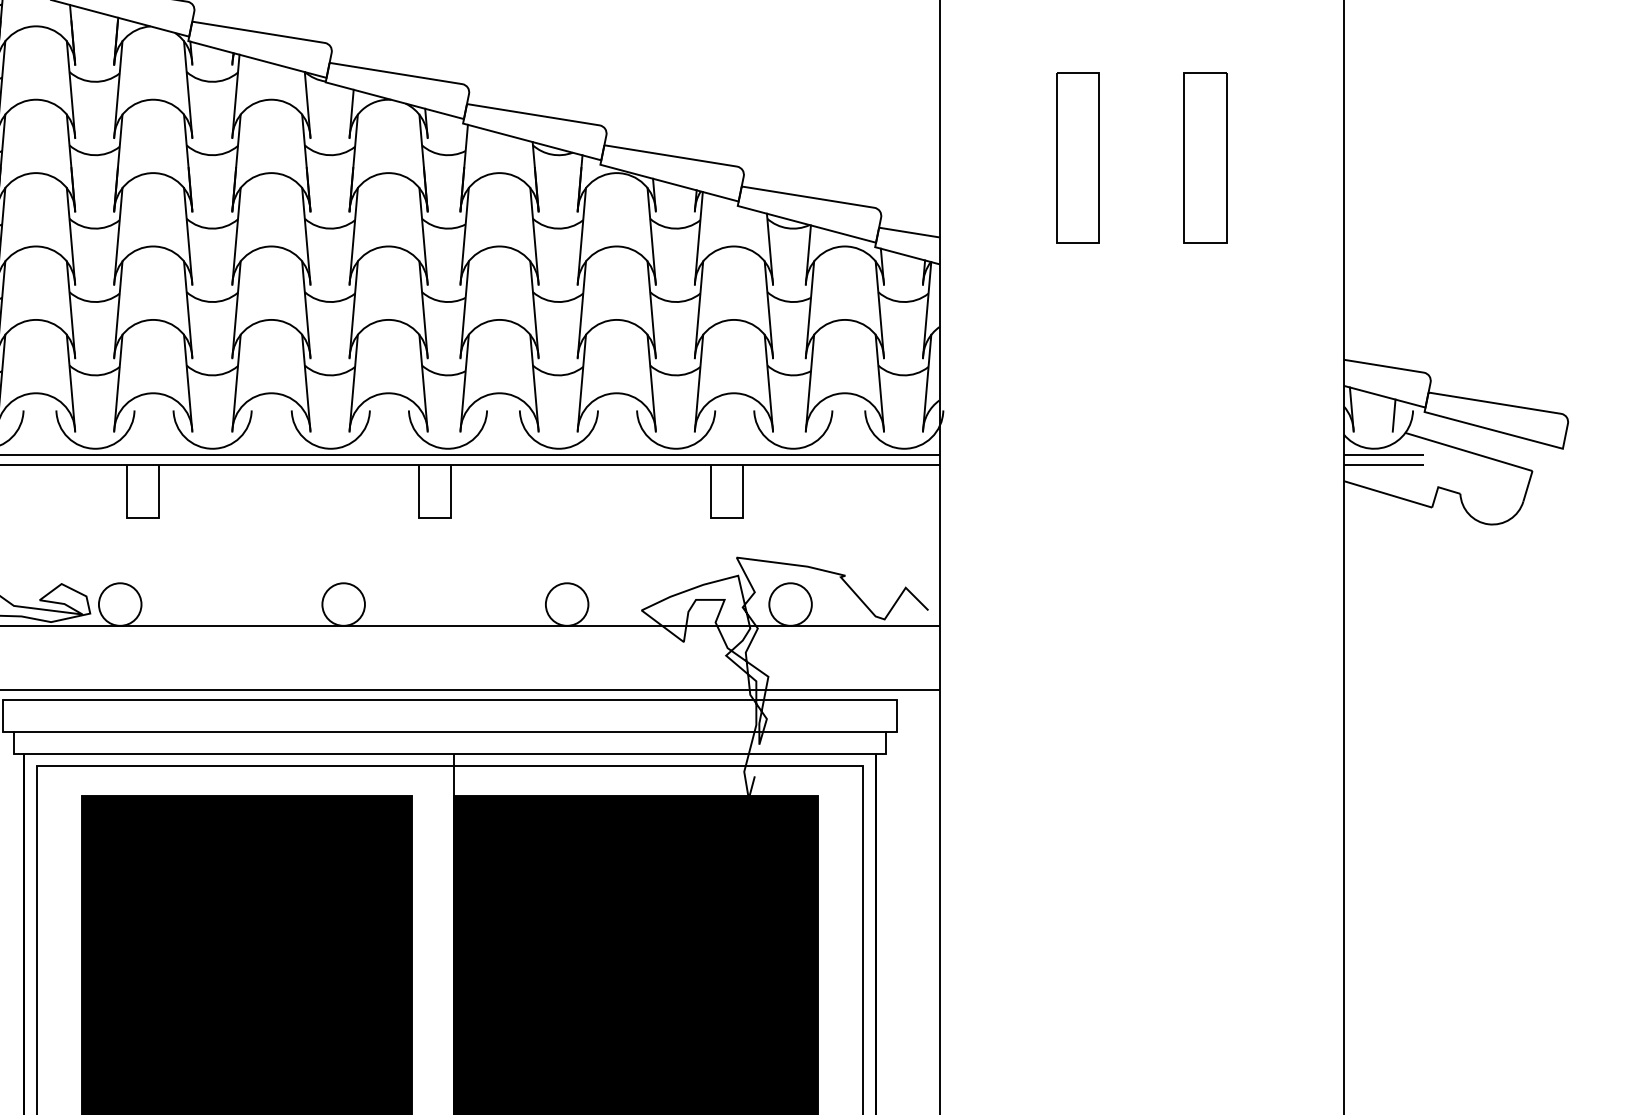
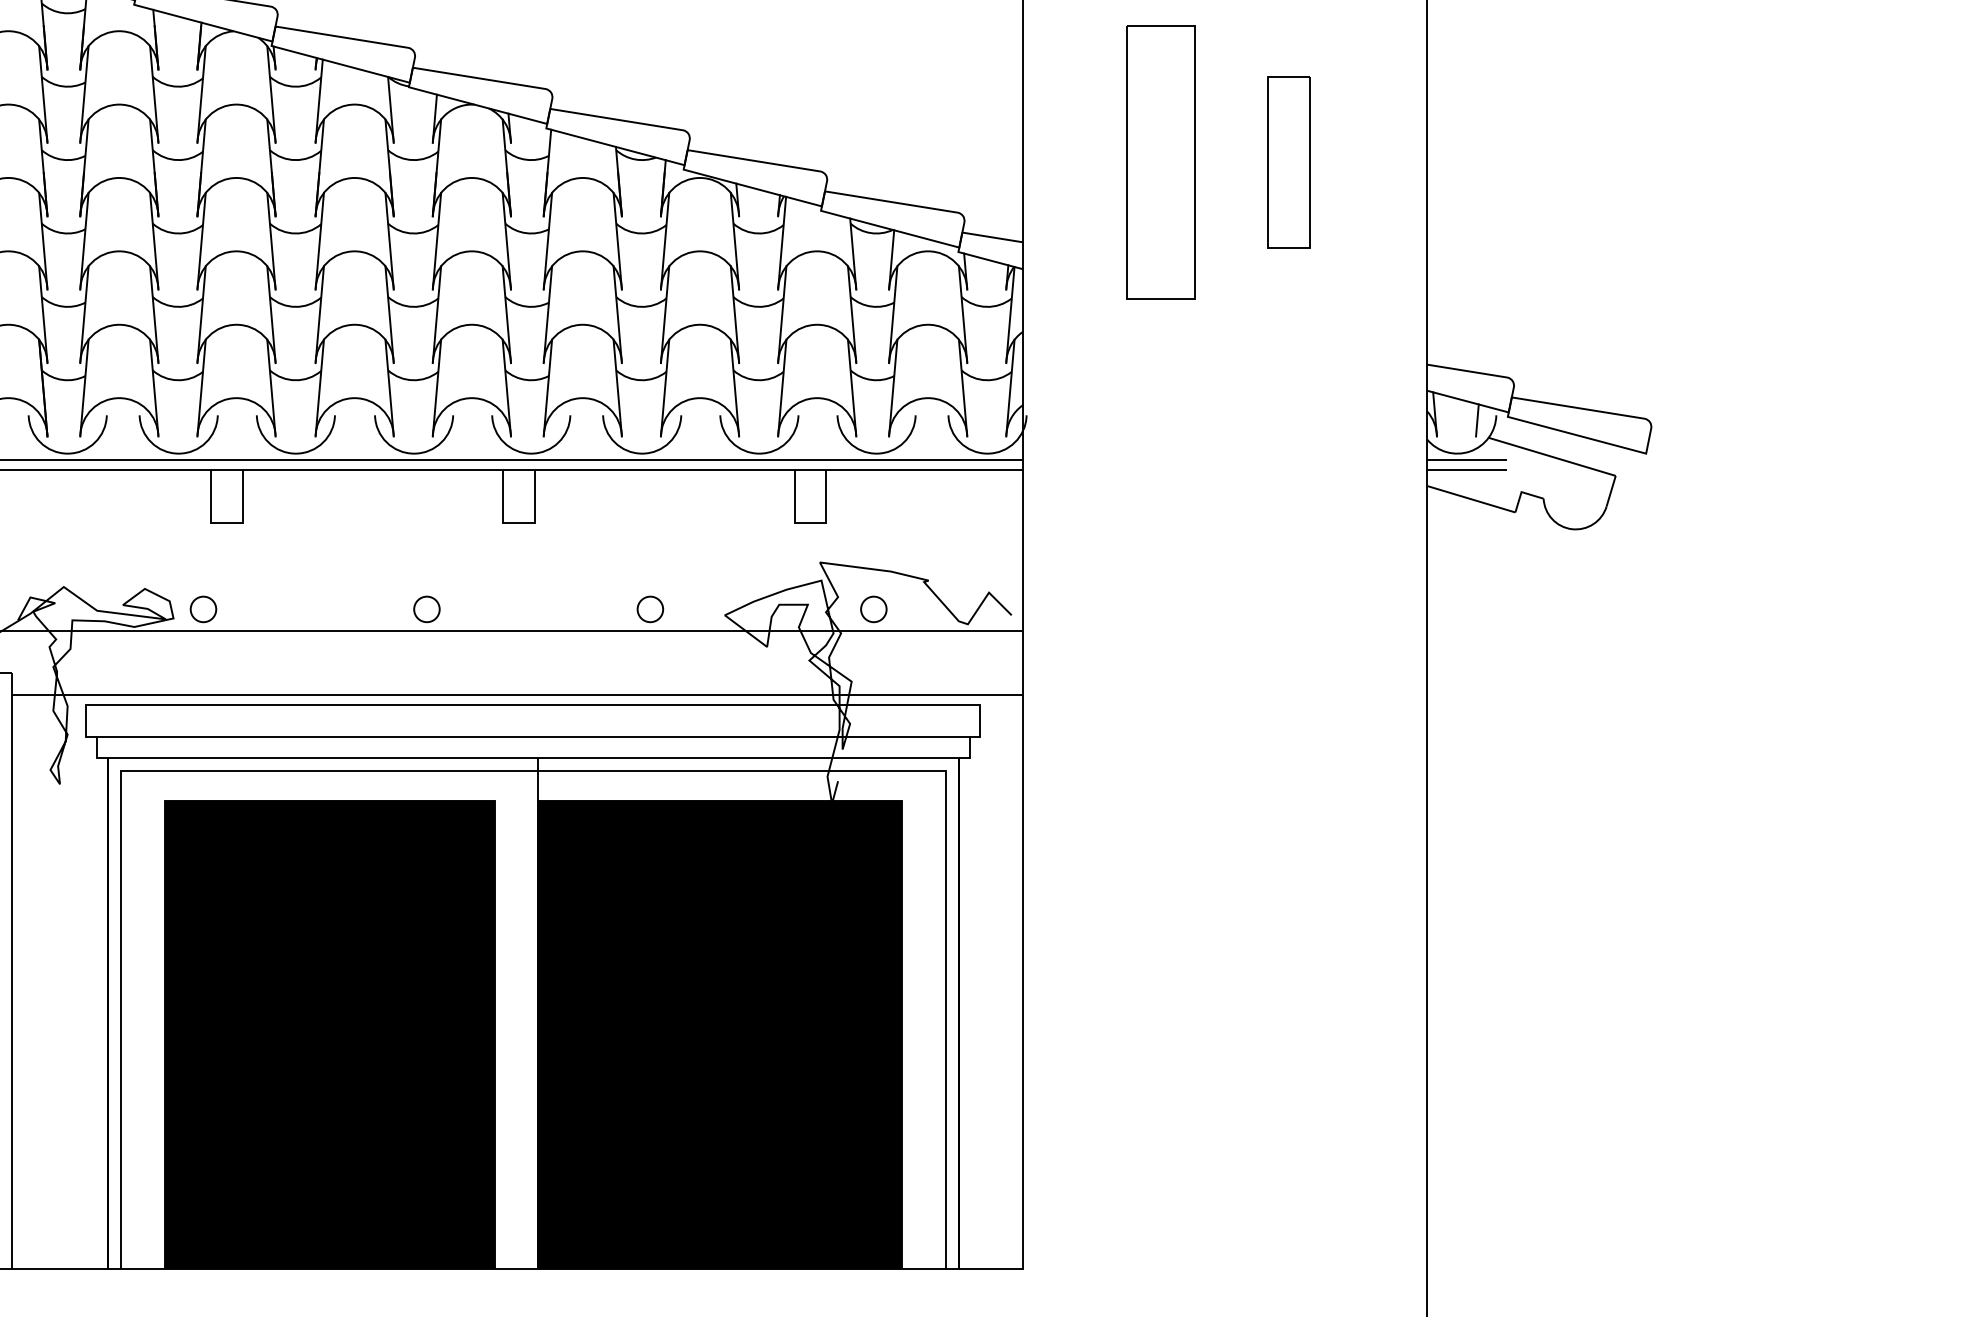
part: (1077, 157) -> (1160, 162), size x1.6
circle: (120, 604) -> (203, 609), size x0.6
circle: (343, 604) -> (426, 609), size x0.6
circle: (567, 604) -> (650, 609), size x0.6
circle: (790, 604) -> (873, 609), size x0.6

